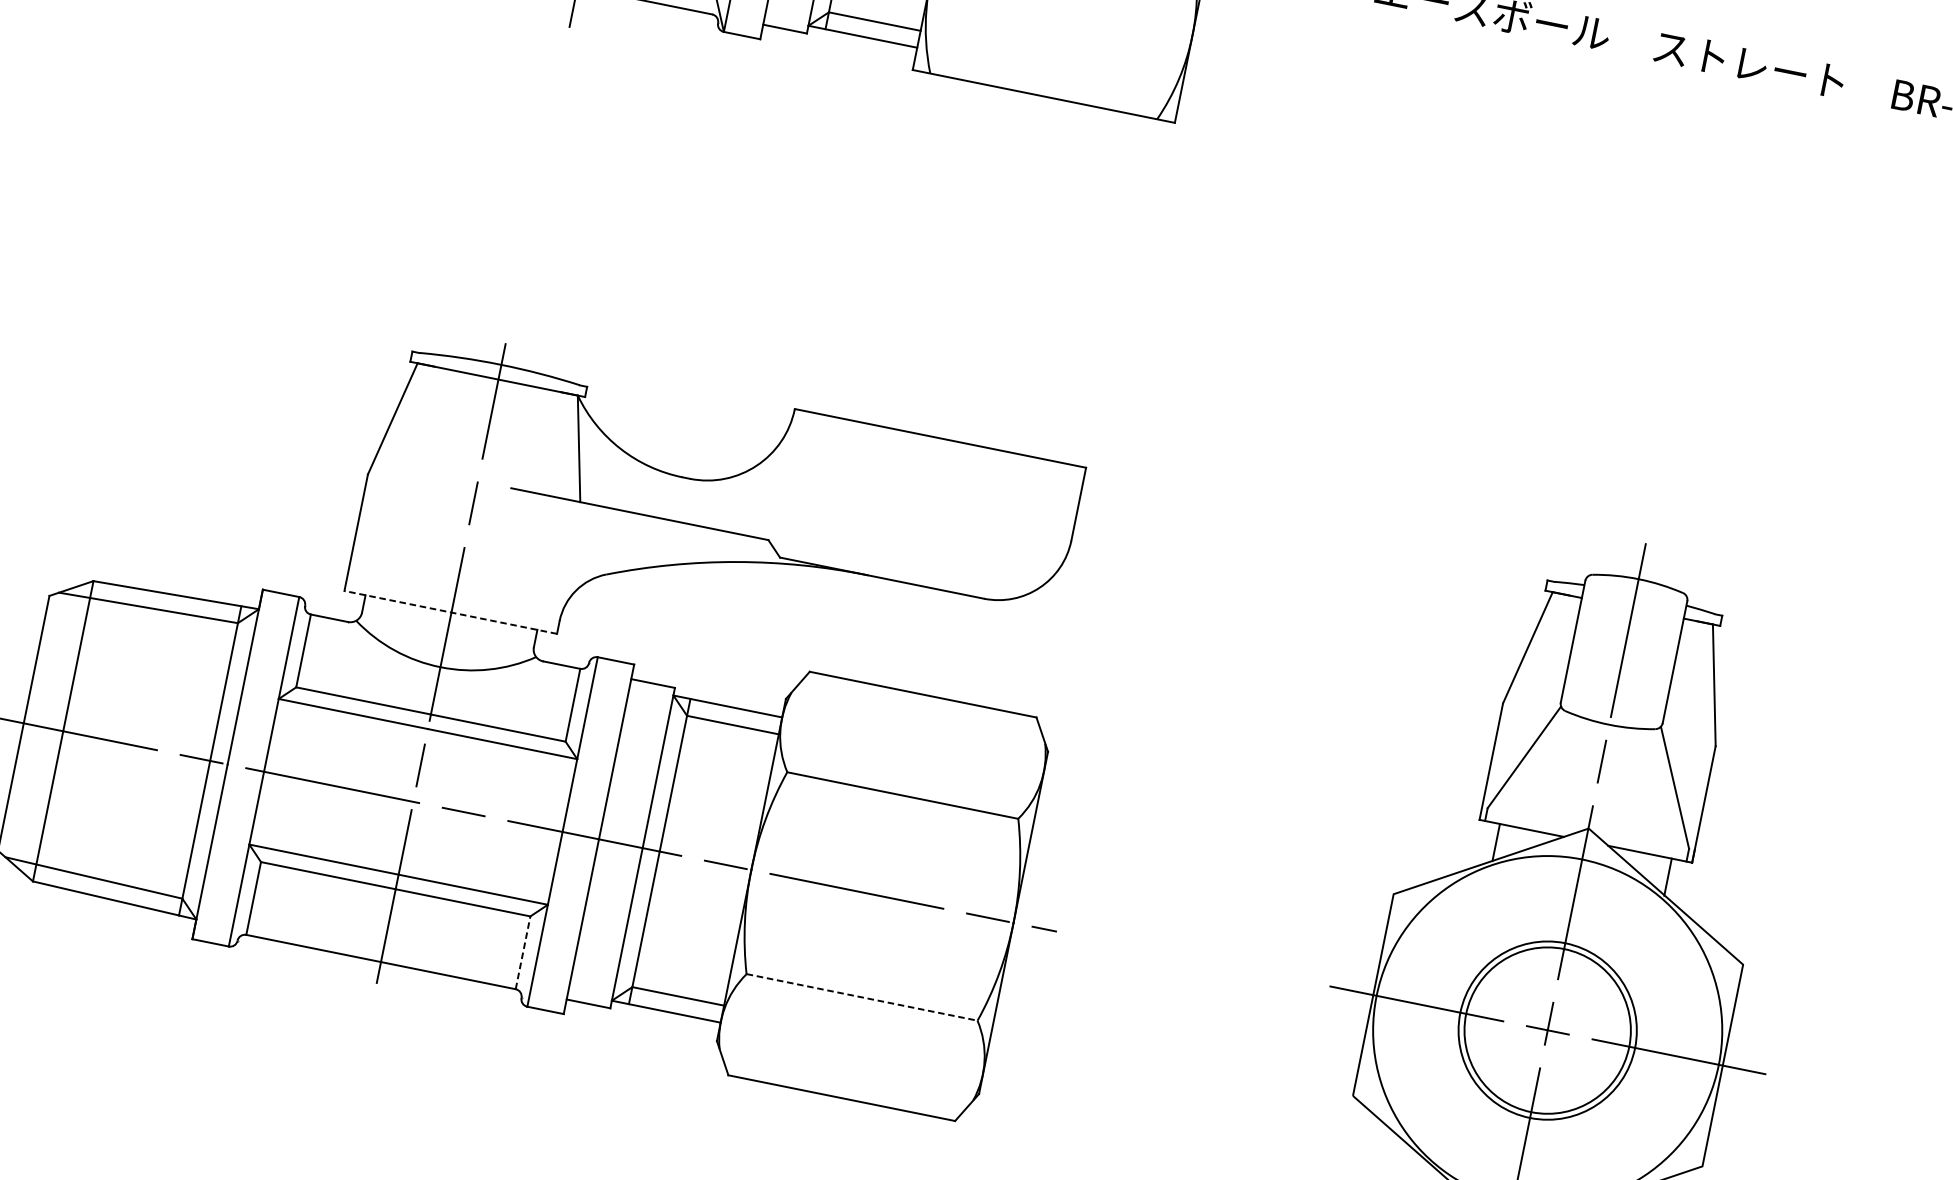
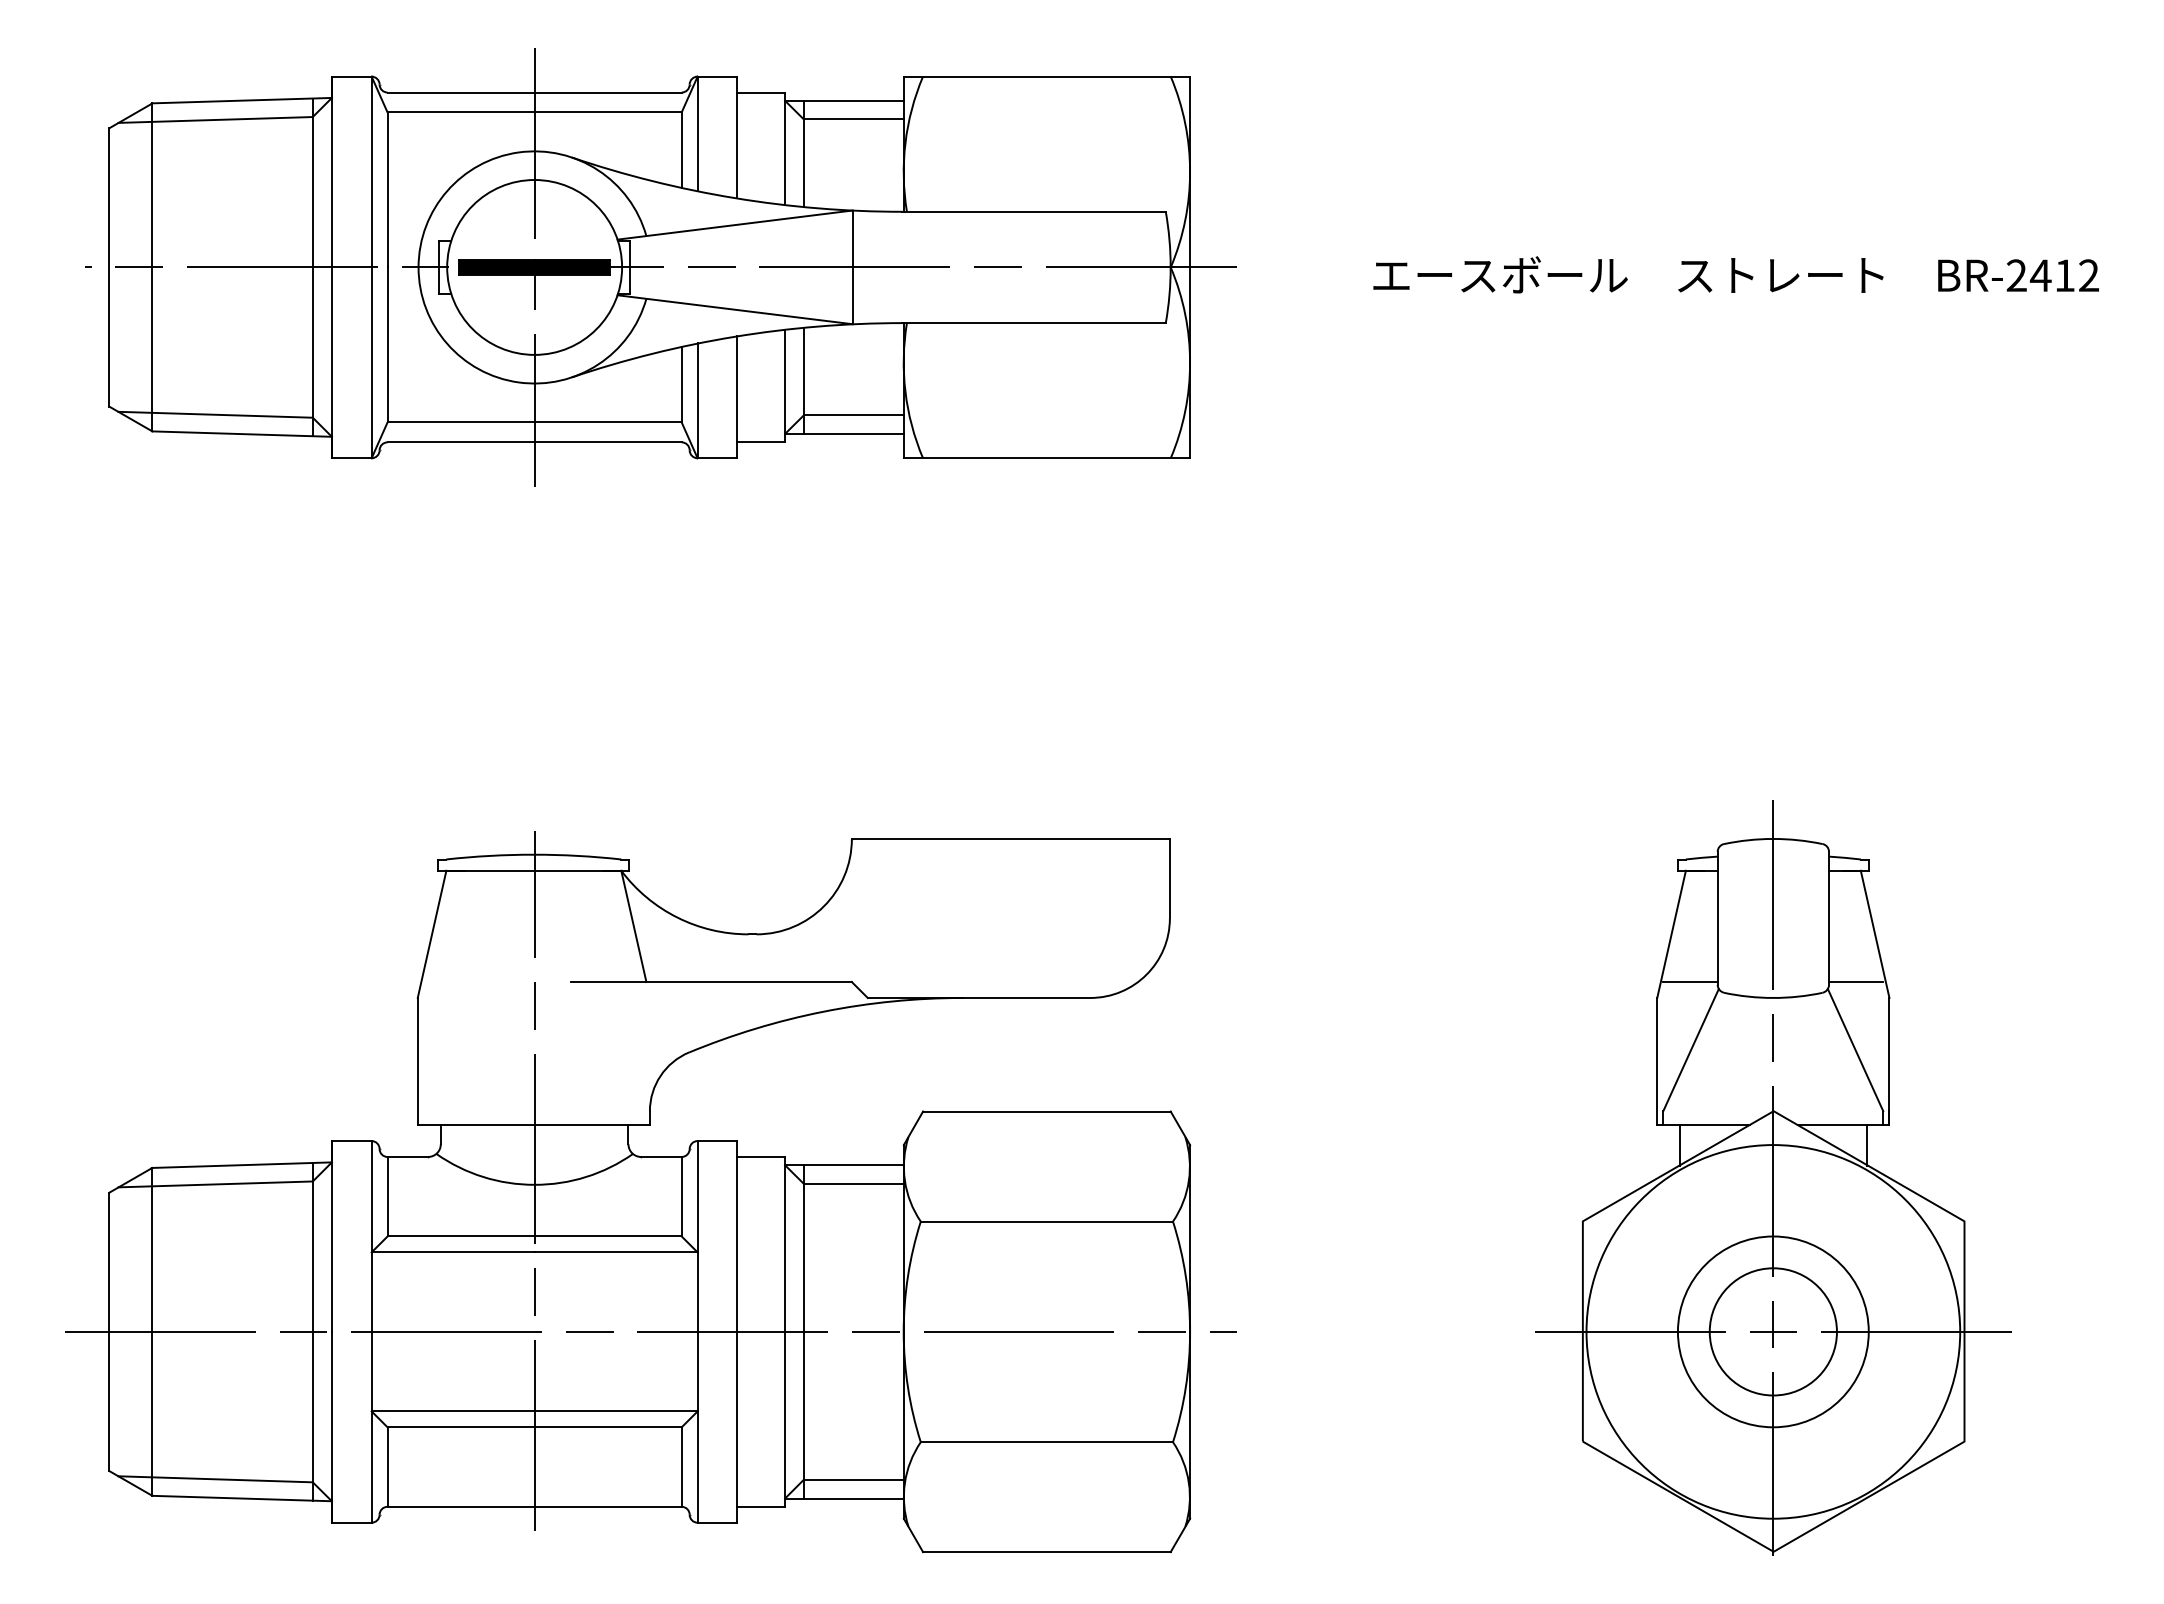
line: (450, 612) -> (533, 1125), dashed -> solid
line: (1536, 695) -> (1690, 982), added
line: (1688, 725) -> (1856, 982), added
line: (522, 953) -> (681, 1467), dashed -> solid
line: (862, 997) -> (1047, 1442), dashed -> solid
circle: (1546, 1030) -> (1772, 1331), size x0.71

